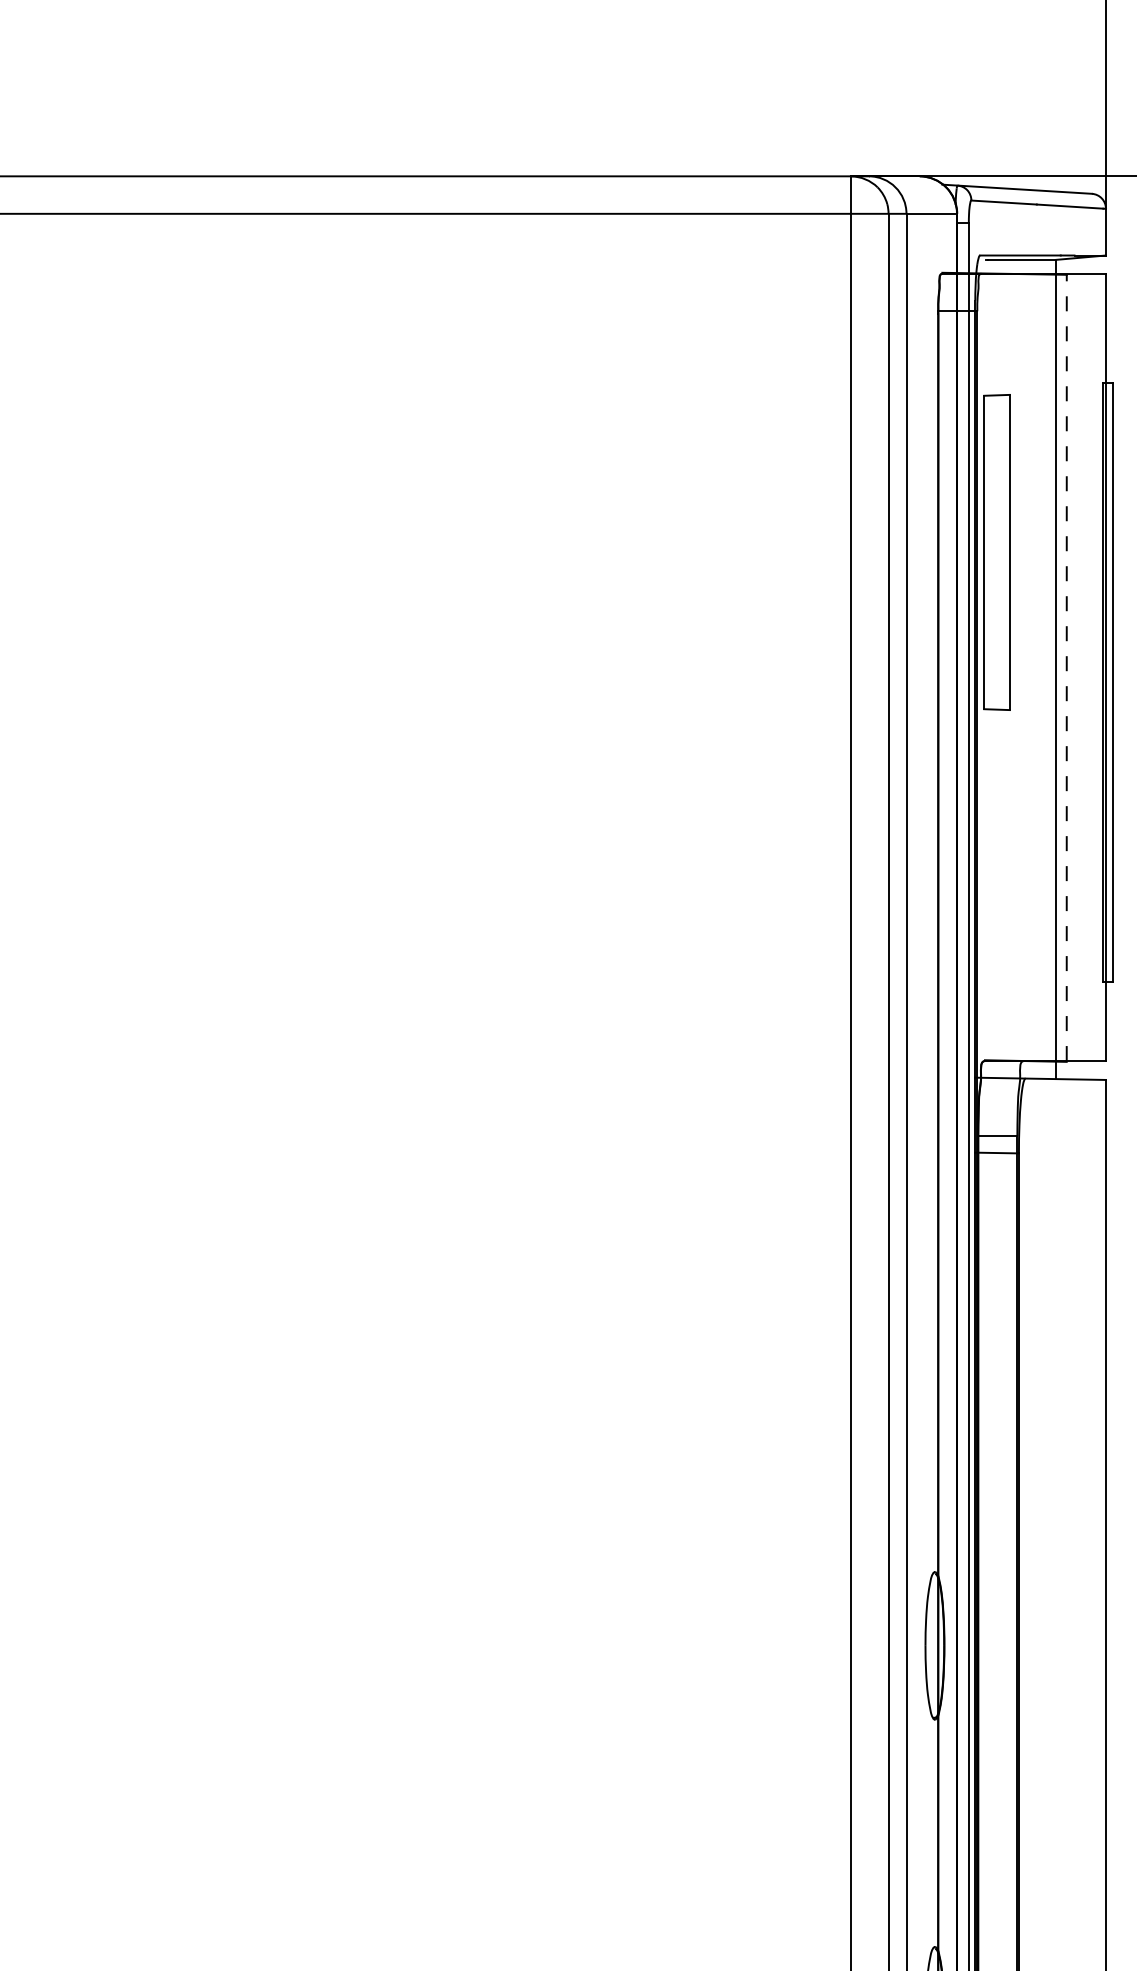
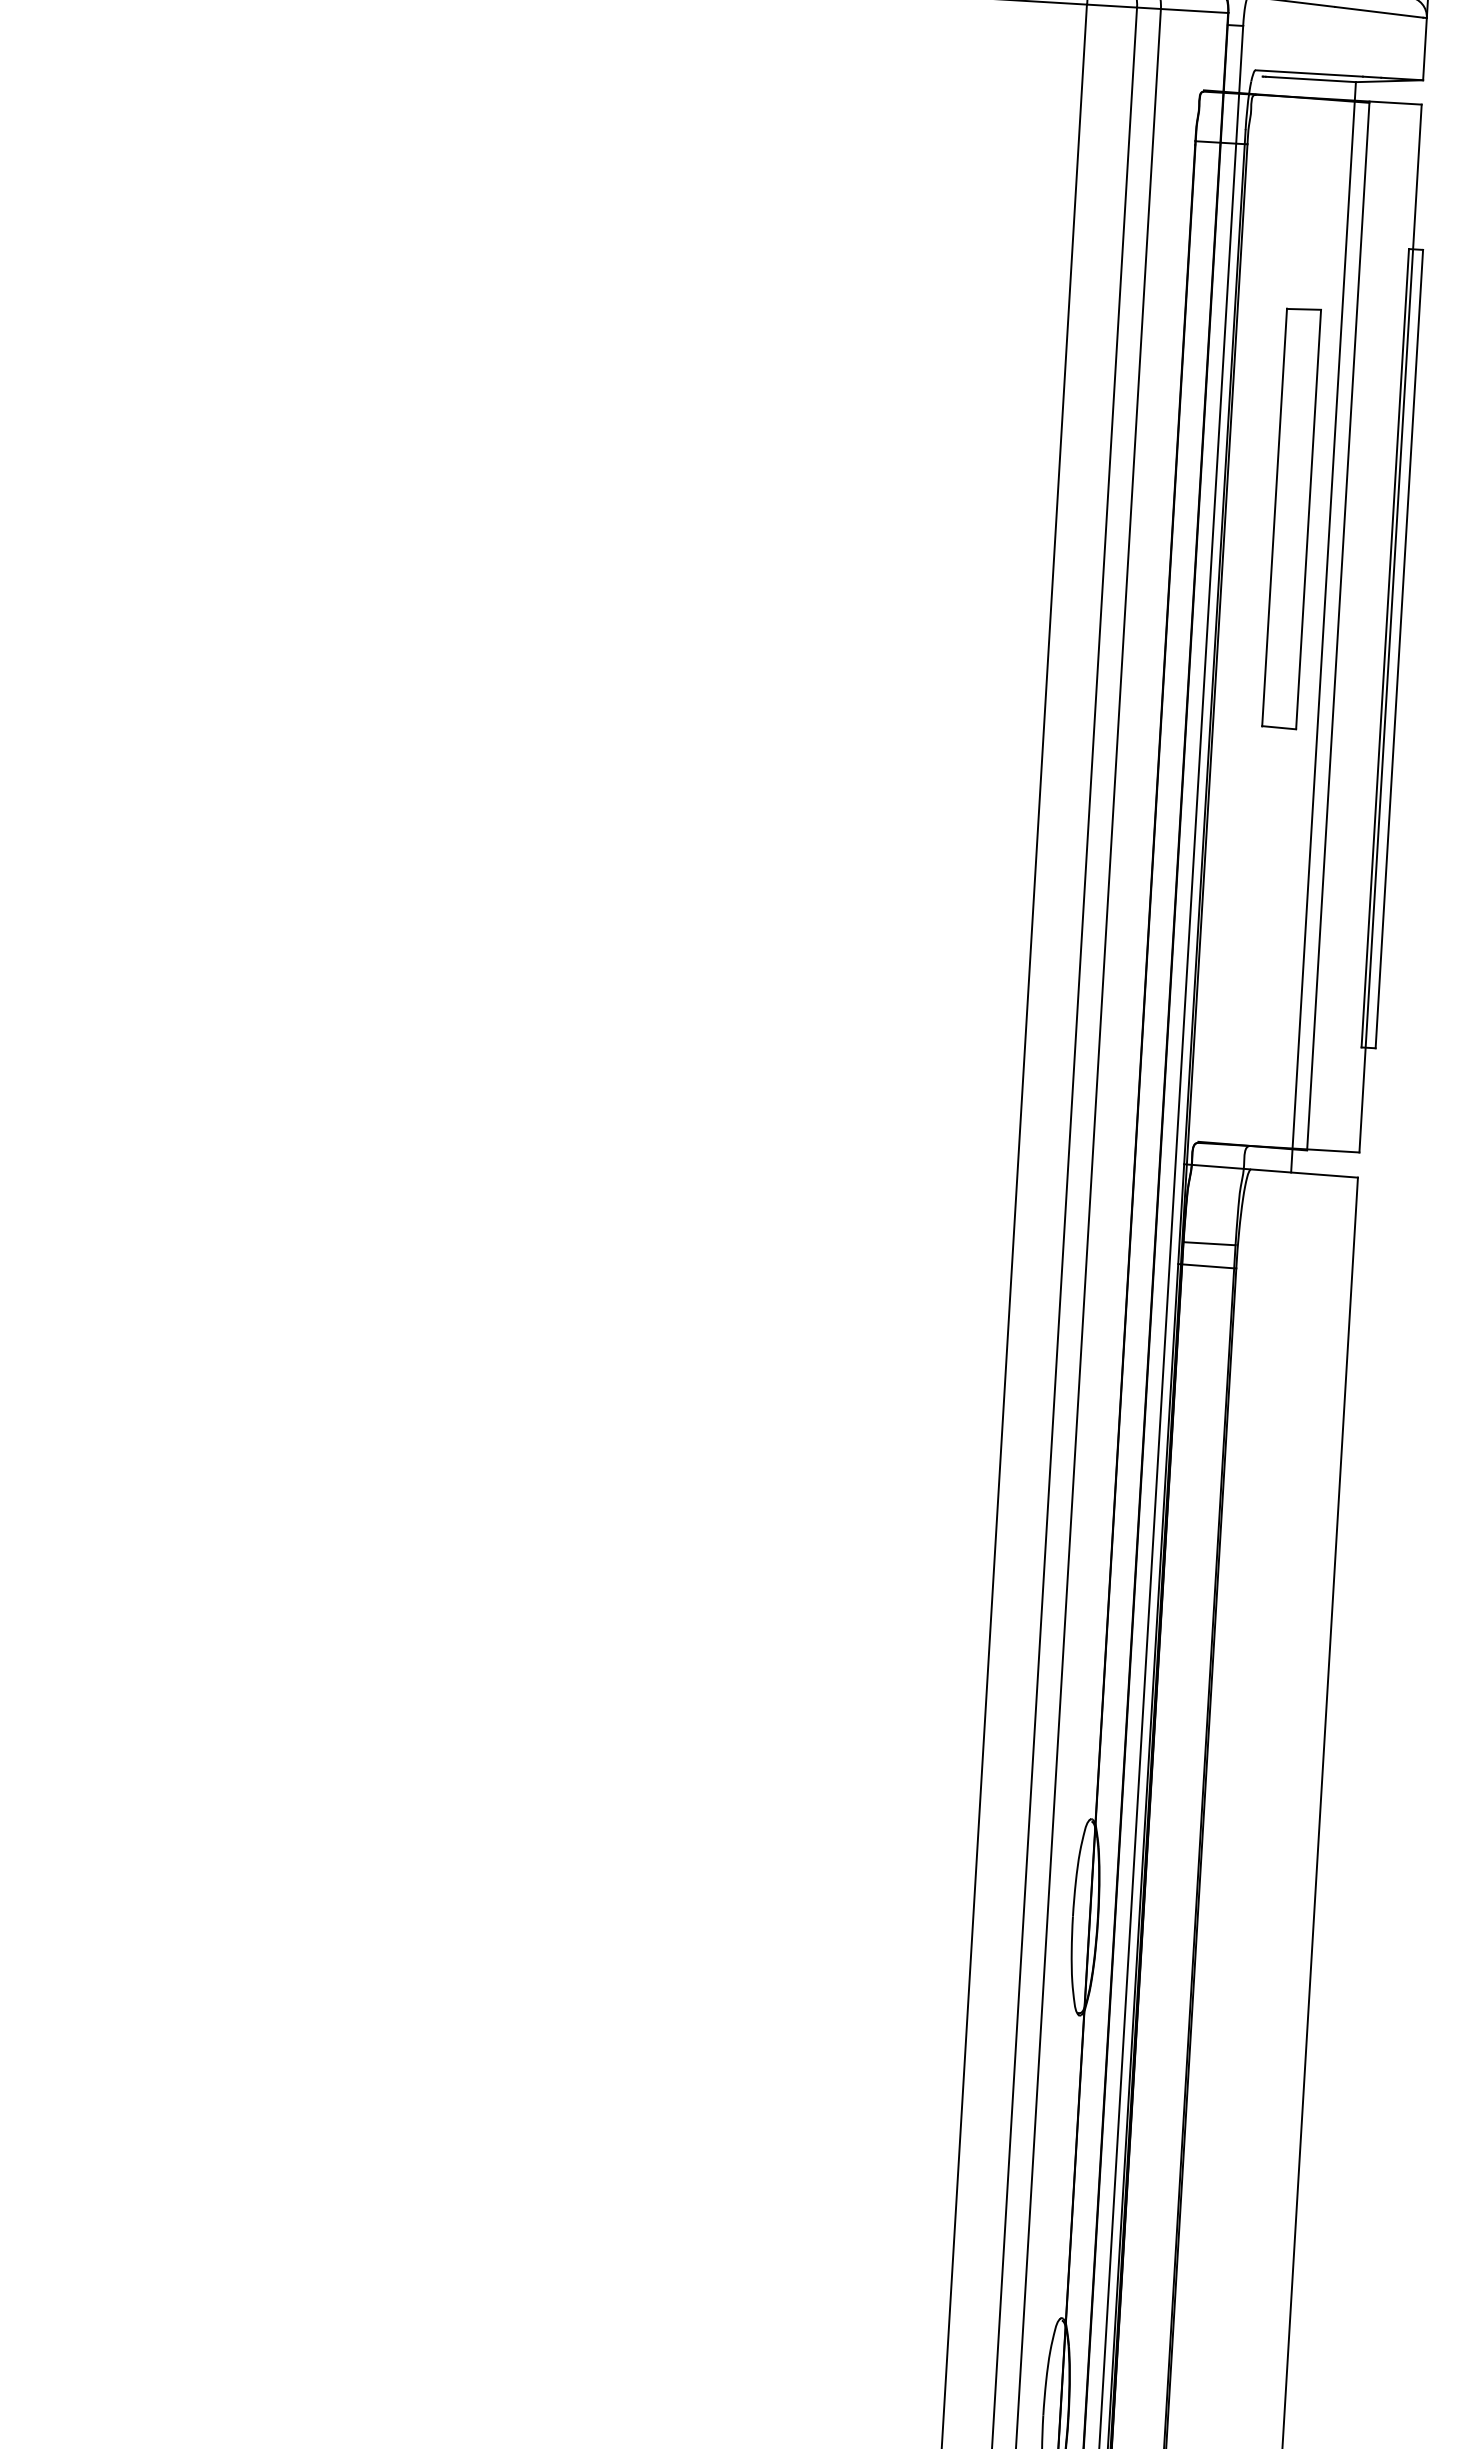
part: (996, 552) -> (1290, 518), moved
line: (1066, 667) -> (1338, 625), dashed -> solid

